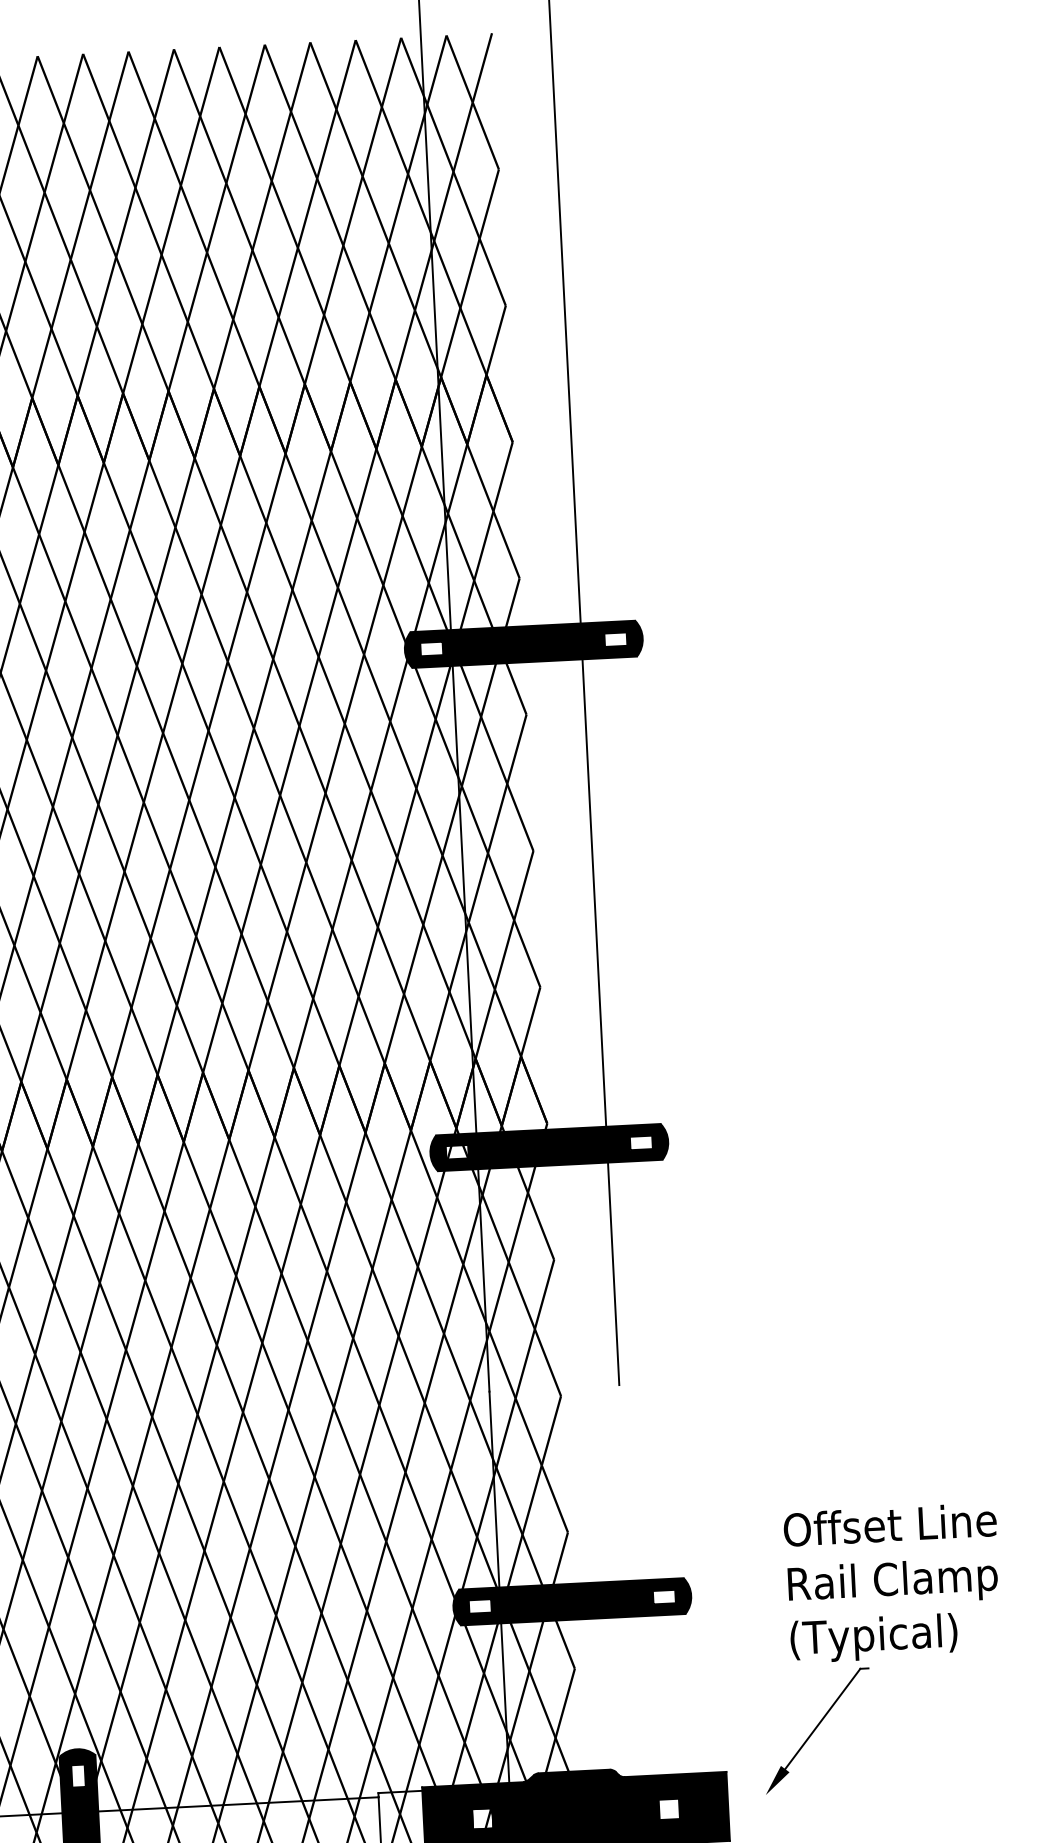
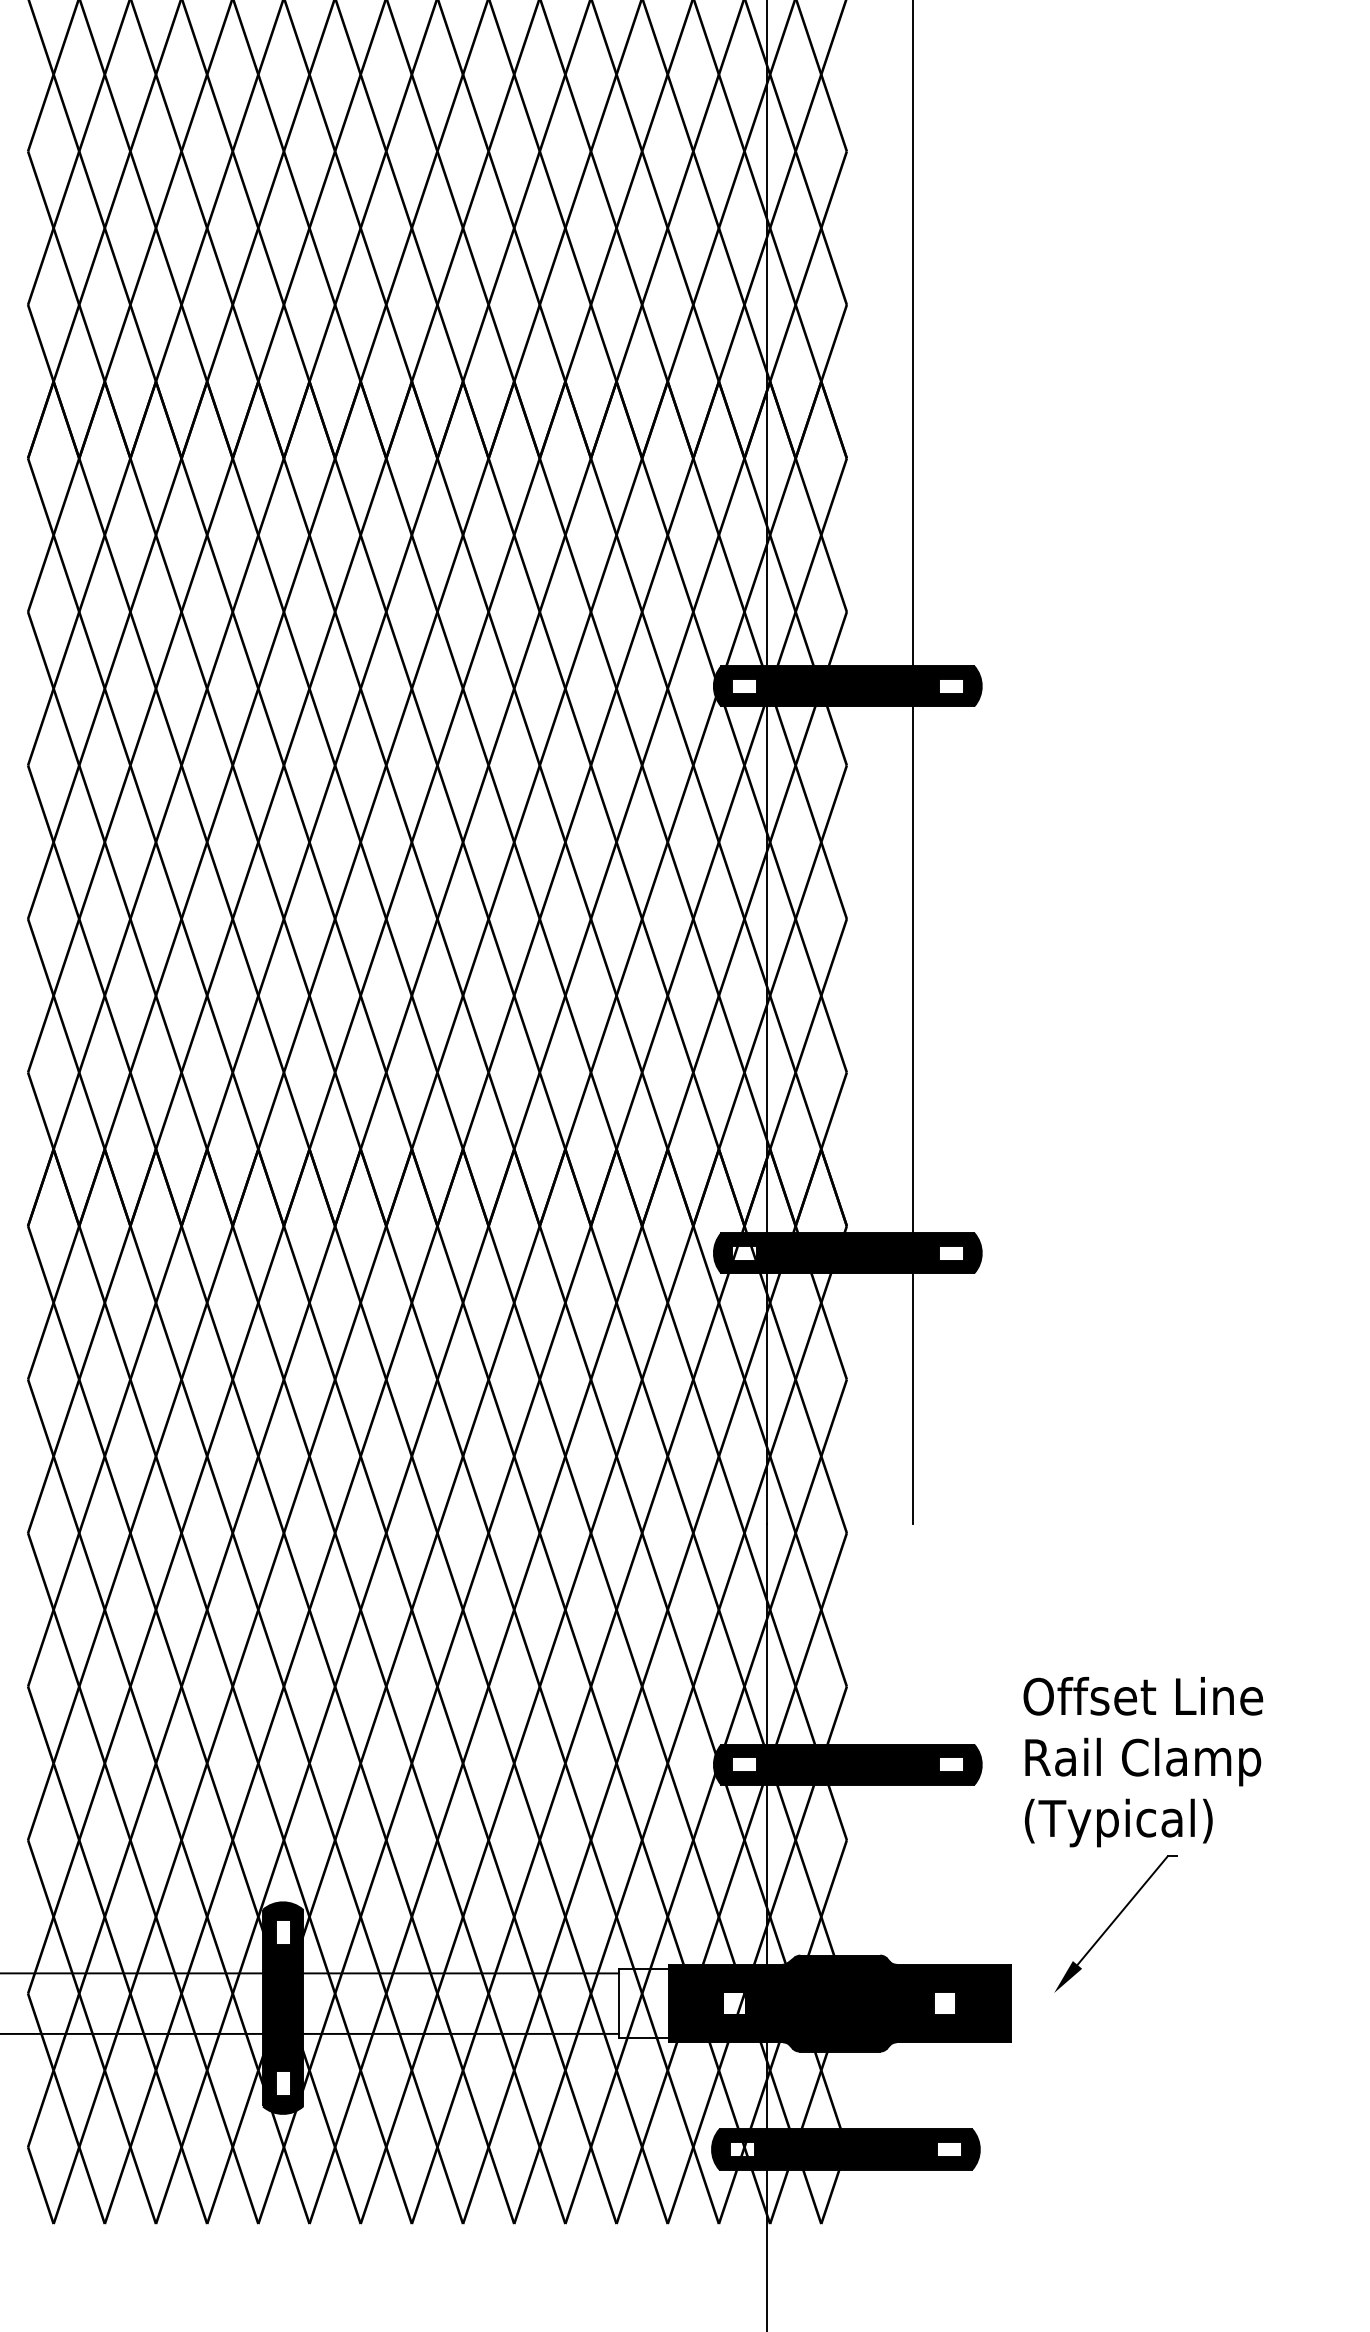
text: (893, 1583) -> (1143, 1762), moved

